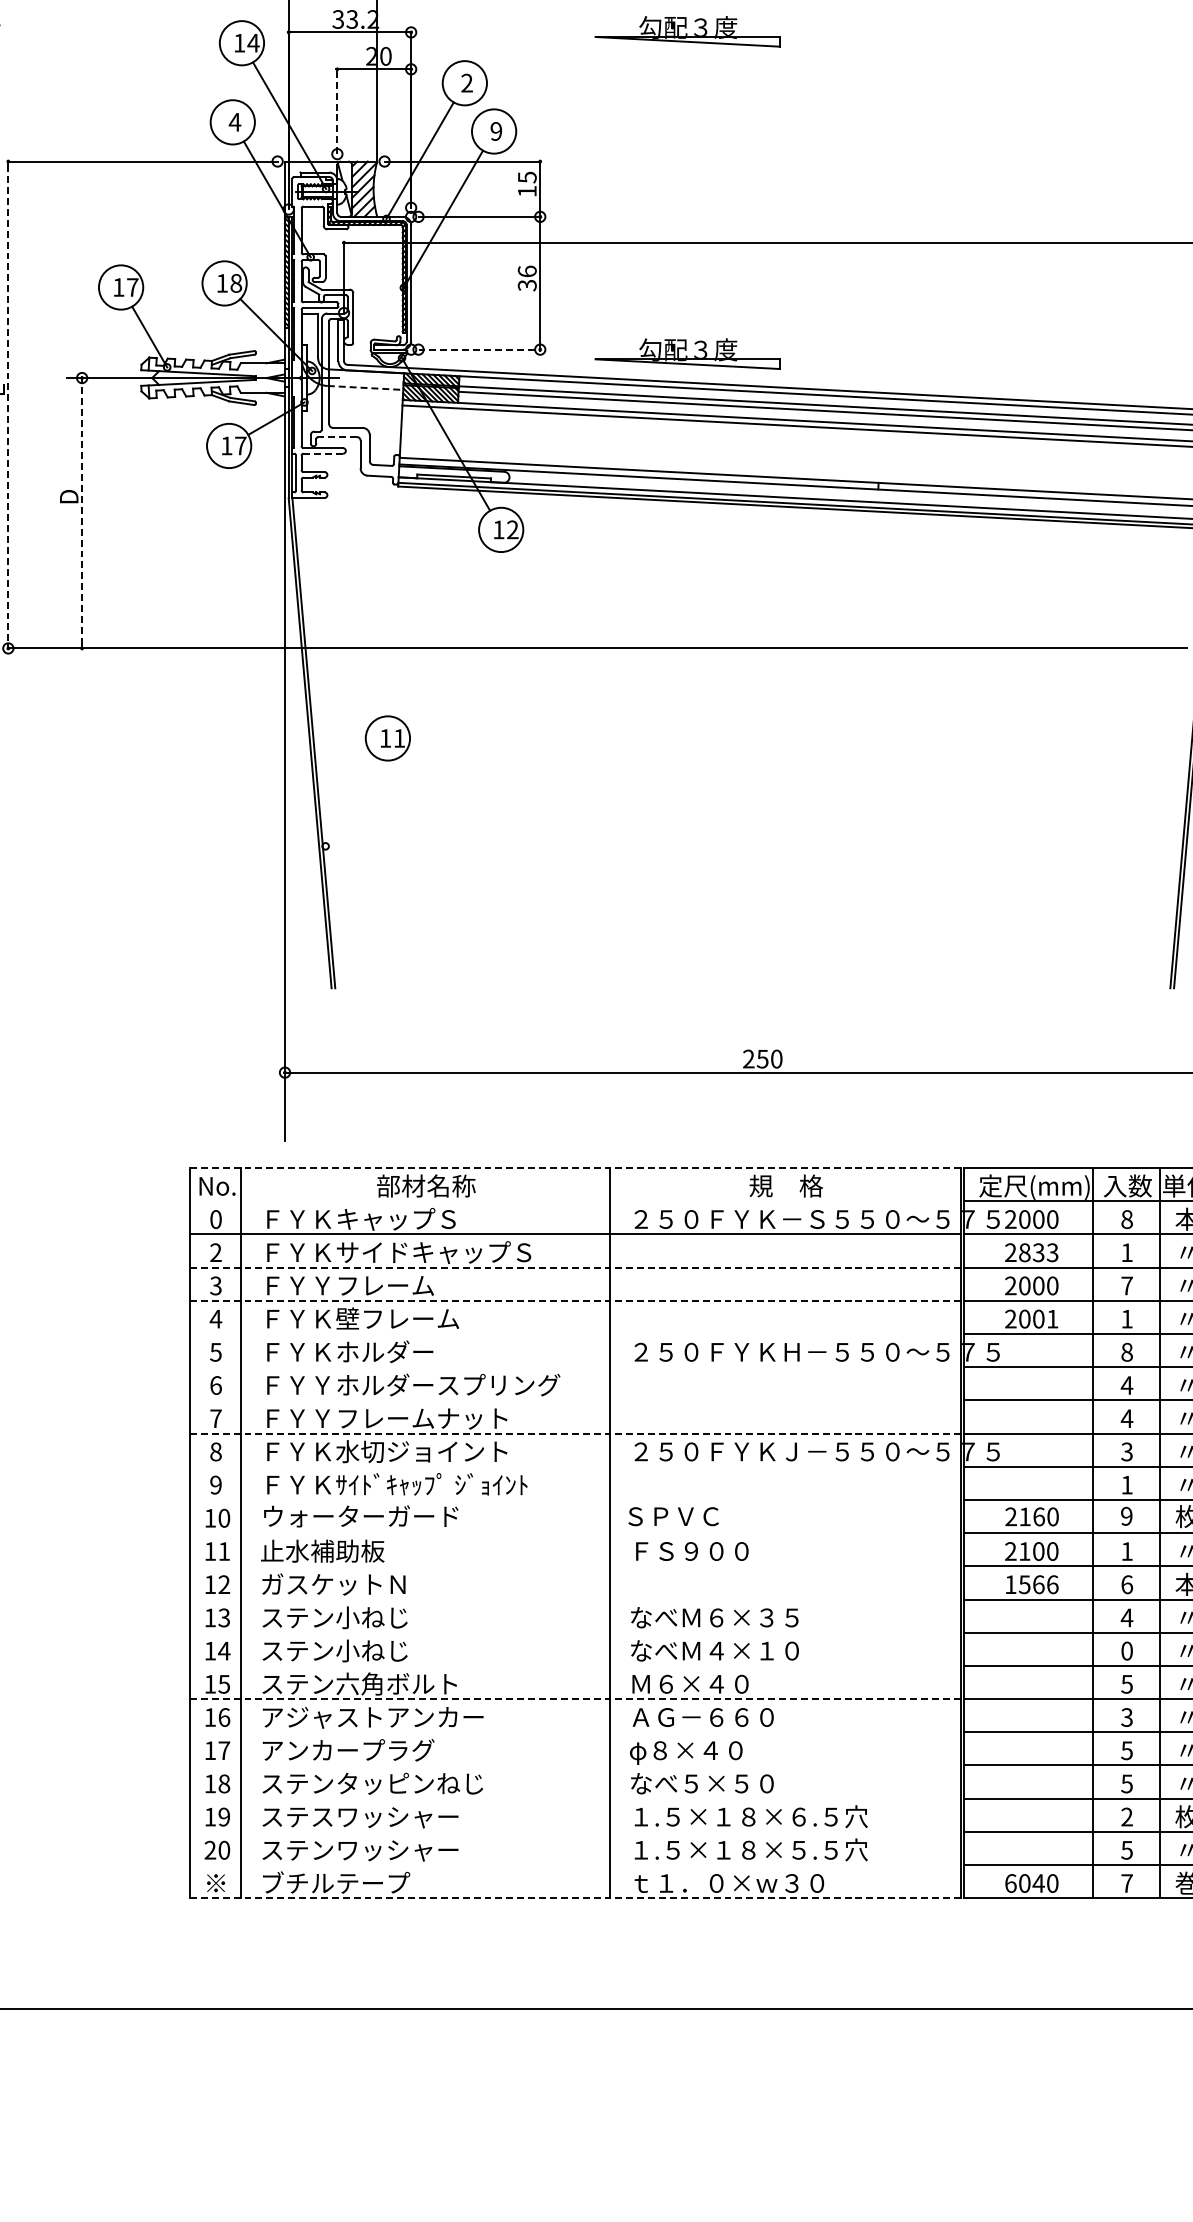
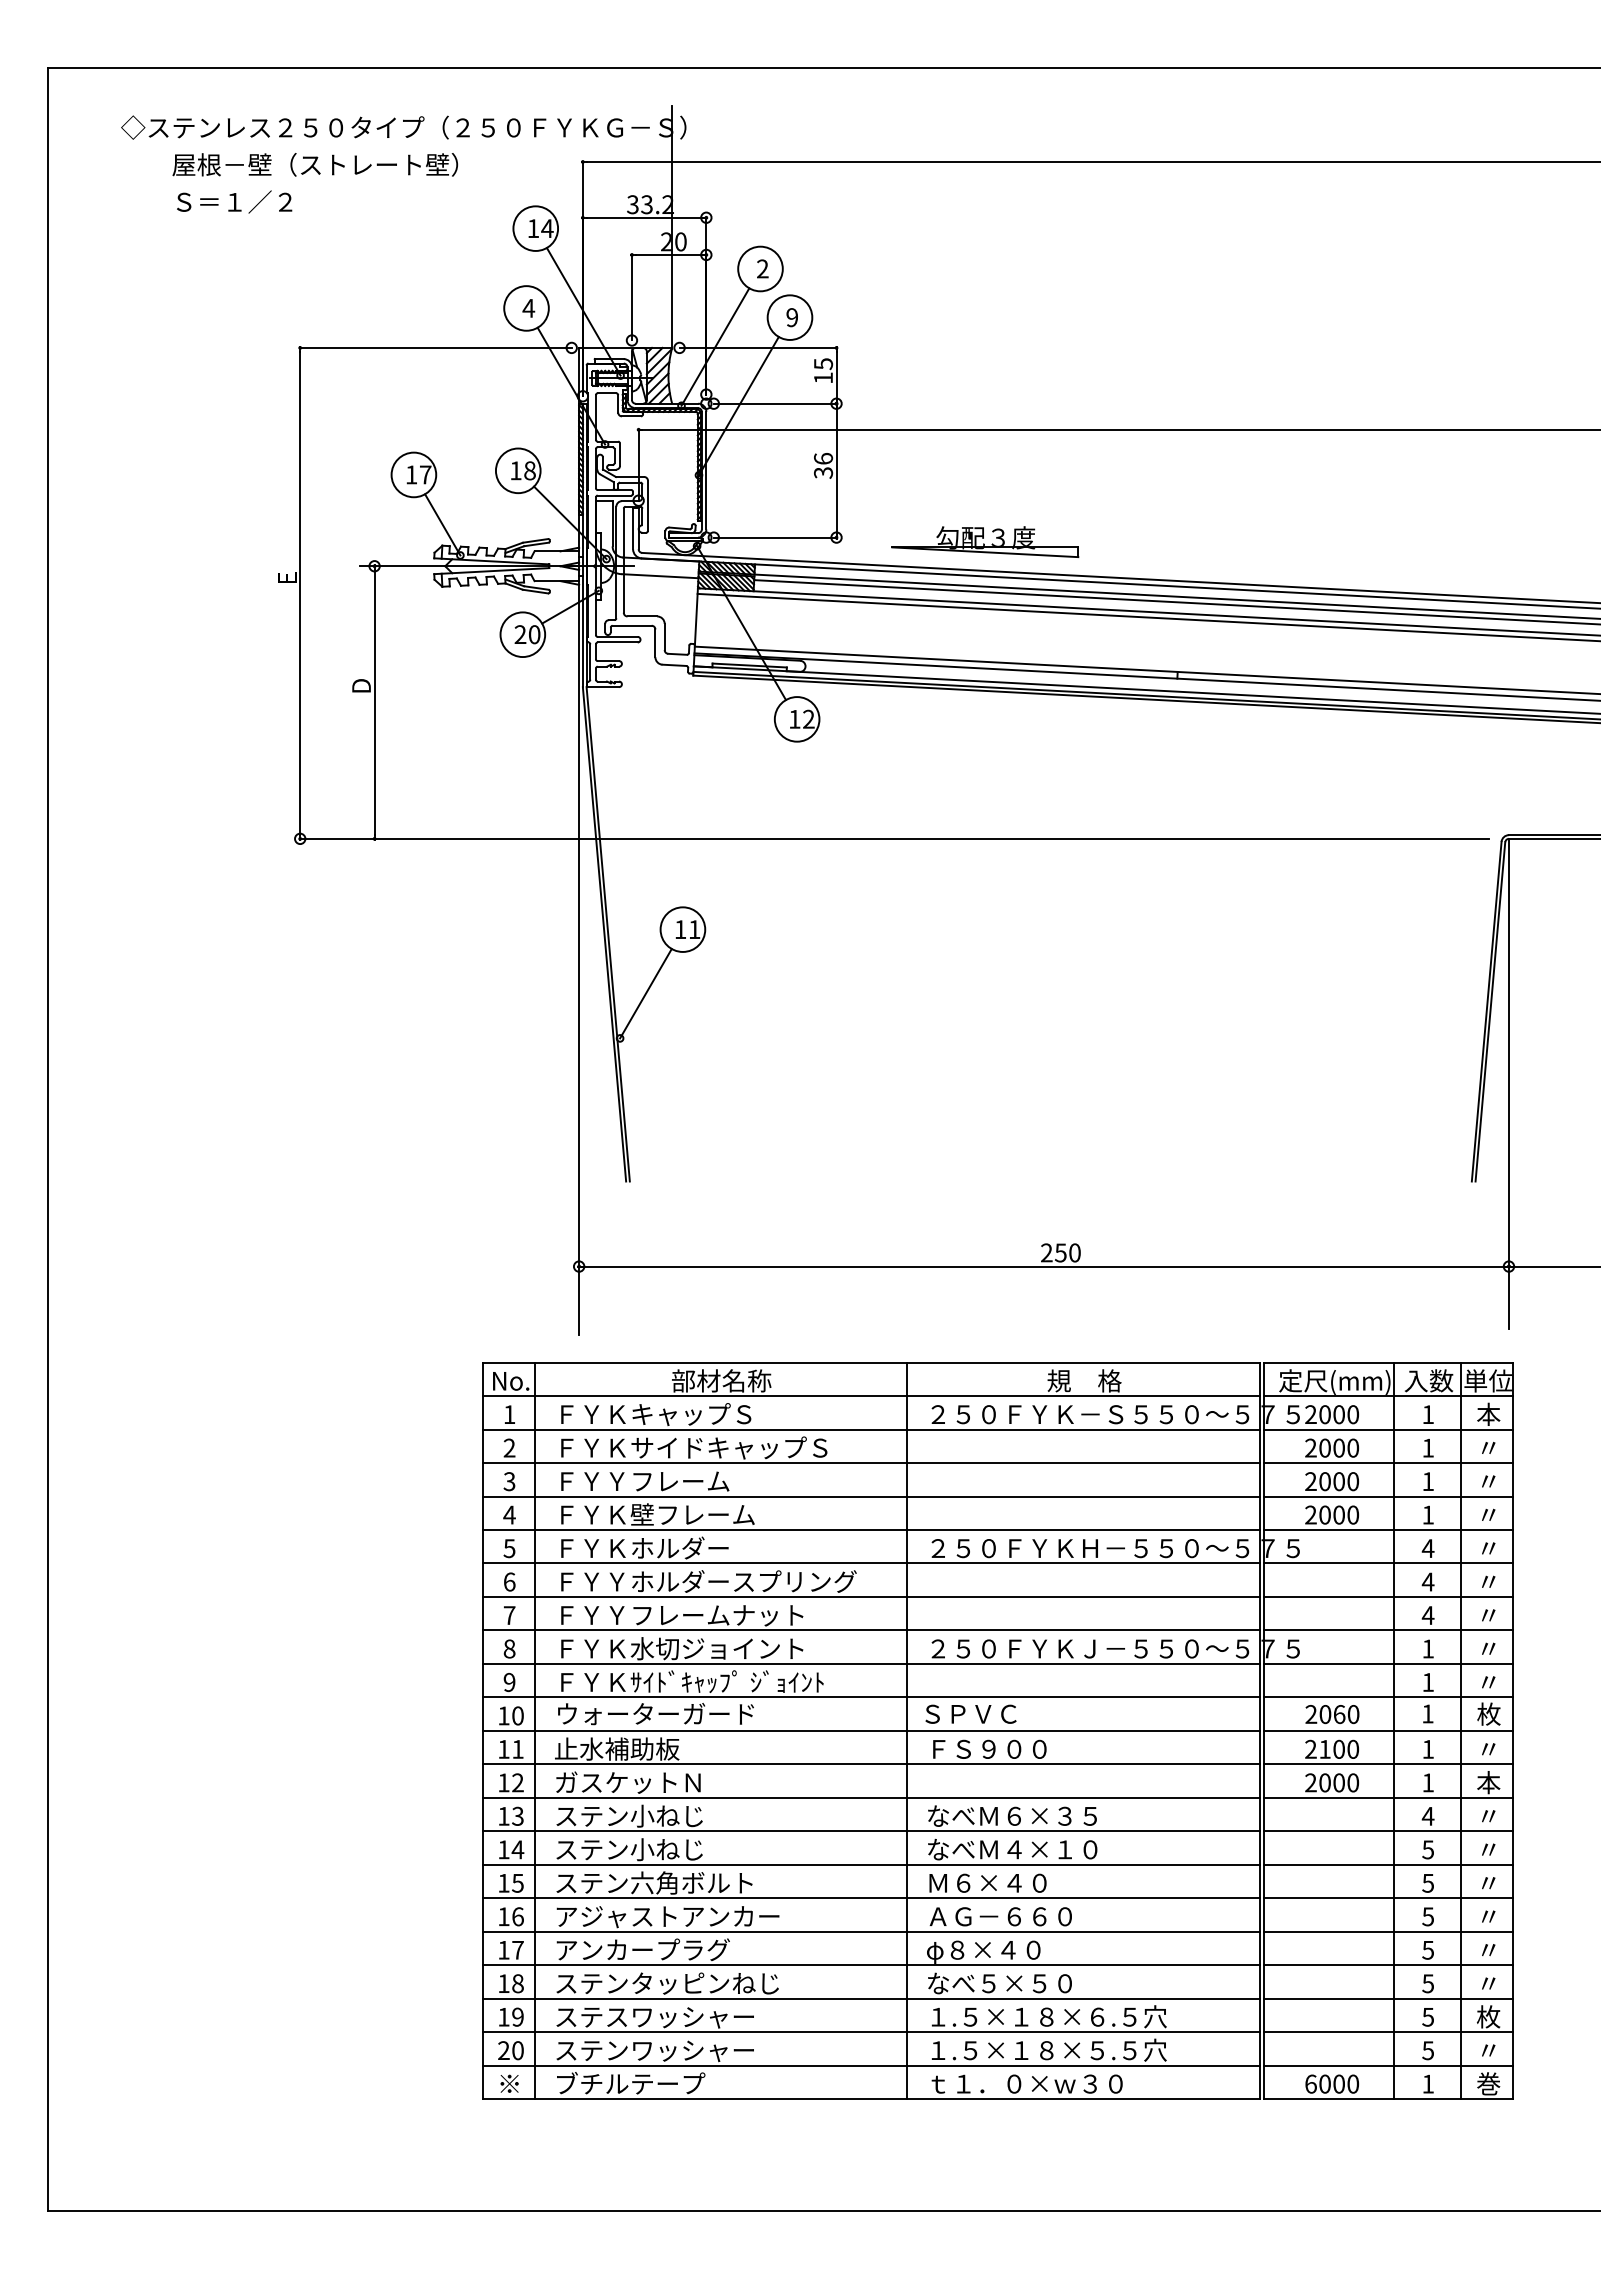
part: (688, 31) -> (985, 216), removed
line: (336, 111) -> (631, 297), dashed -> solid
line: (479, 349) -> (775, 537), dashed -> solid
line: (365, 388) -> (660, 576), dashed -> solid
line: (8, 405) -> (300, 593), dashed -> solid
line: (337, 436) -> (632, 625), dashed -> solid
text: (233, 445) -> (527, 634), 17 -> 20
line: (323, 453) -> (617, 642), dashed -> solid
line: (82, 513) -> (374, 702), dashed -> solid
line: (350, 801) -> (645, 993), added
line: (574, 1167) -> (871, 1362), dashed -> solid
line: (574, 1201) -> (871, 1396), added
text: (215, 1219) -> (509, 1414), 0 -> 1
text: (1127, 1219) -> (1428, 1414), 8 -> 1
text: (1039, 1252) -> (1339, 1447), 2833 -> 2000
line: (574, 1267) -> (871, 1463), dashed -> solid
text: (1127, 1285) -> (1428, 1481), 7 -> 1
line: (574, 1300) -> (871, 1496), dashed -> solid
text: (1052, 1318) -> (1353, 1514), 2001 -> 2000
line: (574, 1334) -> (871, 1530), added
text: (1126, 1352) -> (1427, 1548), 8 -> 4
line: (574, 1367) -> (871, 1563), added
line: (574, 1399) -> (871, 1596), added
line: (574, 1433) -> (871, 1630), dashed -> solid
text: (1126, 1451) -> (1427, 1648), 3 -> 1
line: (574, 1466) -> (871, 1663), added
line: (574, 1500) -> (871, 1697), added
text: (1126, 1515) -> (1427, 1713), 9 -> 1
text: (1025, 1516) -> (1325, 1714), 2160 -> 2060
line: (574, 1532) -> (871, 1730), added
line: (574, 1566) -> (871, 1764), added
text: (1032, 1584) -> (1332, 1782), 1566 -> 2000
text: (1127, 1584) -> (1428, 1782), 6 -> 1
line: (574, 1599) -> (871, 1797), added
line: (574, 1632) -> (871, 1831), added
text: (1127, 1650) -> (1428, 1849), 0 -> 5
line: (574, 1665) -> (871, 1864), added
line: (574, 1699) -> (871, 1898), dashed -> solid
text: (1127, 1717) -> (1428, 1916), 3 -> 5
line: (574, 1732) -> (871, 1931), added
line: (574, 1765) -> (871, 1965), added
line: (574, 1798) -> (871, 1998), added
text: (1127, 1816) -> (1428, 2016), 2 -> 5
line: (574, 1832) -> (871, 2032), added
line: (574, 1865) -> (871, 2065), added
text: (1038, 1882) -> (1338, 2083), 6040 -> 6000
text: (1127, 1882) -> (1428, 2083), 7 -> 1
line: (574, 1898) -> (871, 2099), dashed -> solid

